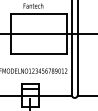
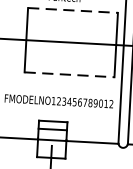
line: (39, 13) -> (73, 9), solid -> dashed
line: (39, 54) -> (70, 75), solid -> dashed

